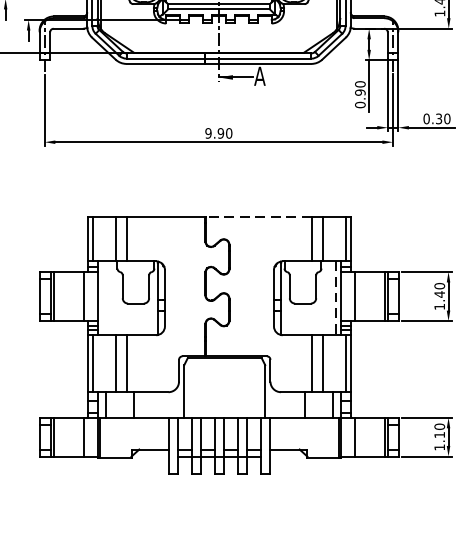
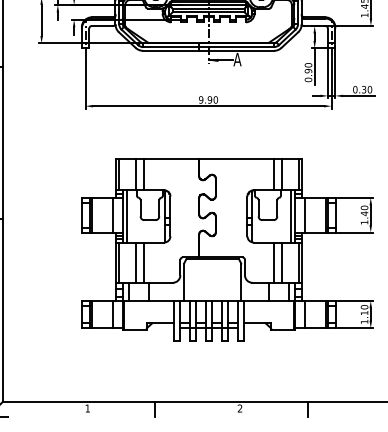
line: (258, 217) -> (236, 159), dashed -> solid
line: (102, 298) -> (126, 216), added
line: (334, 298) -> (290, 216), dashed -> solid

